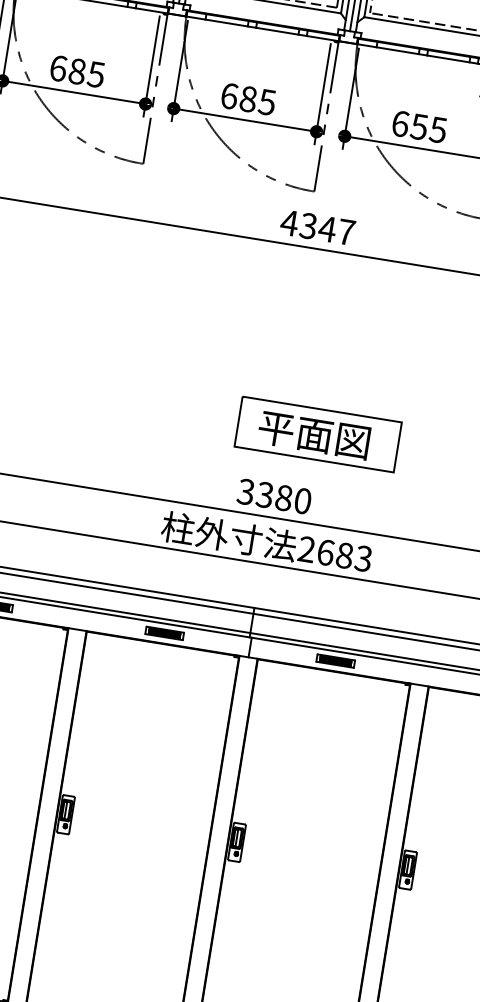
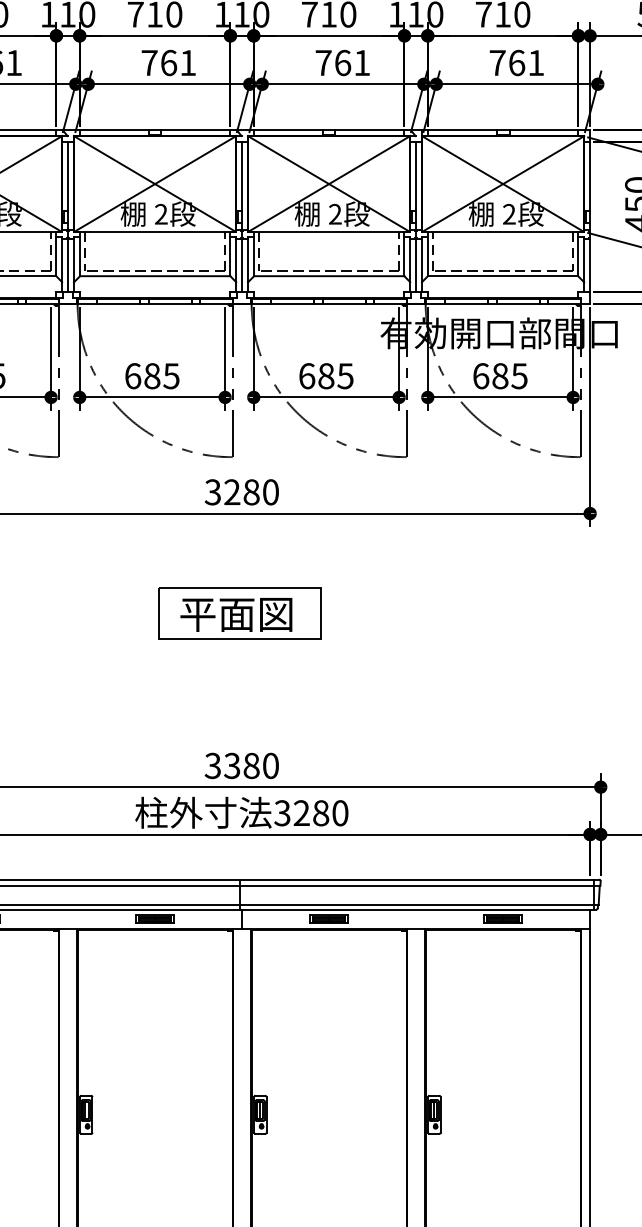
text: (419, 127) -> (326, 376), 655 -> 685
text: (317, 227) -> (241, 492), 4347 -> 3280
part: (317, 434) -> (239, 613), moved
text: (335, 554) -> (311, 813), 2683 -> 3280

